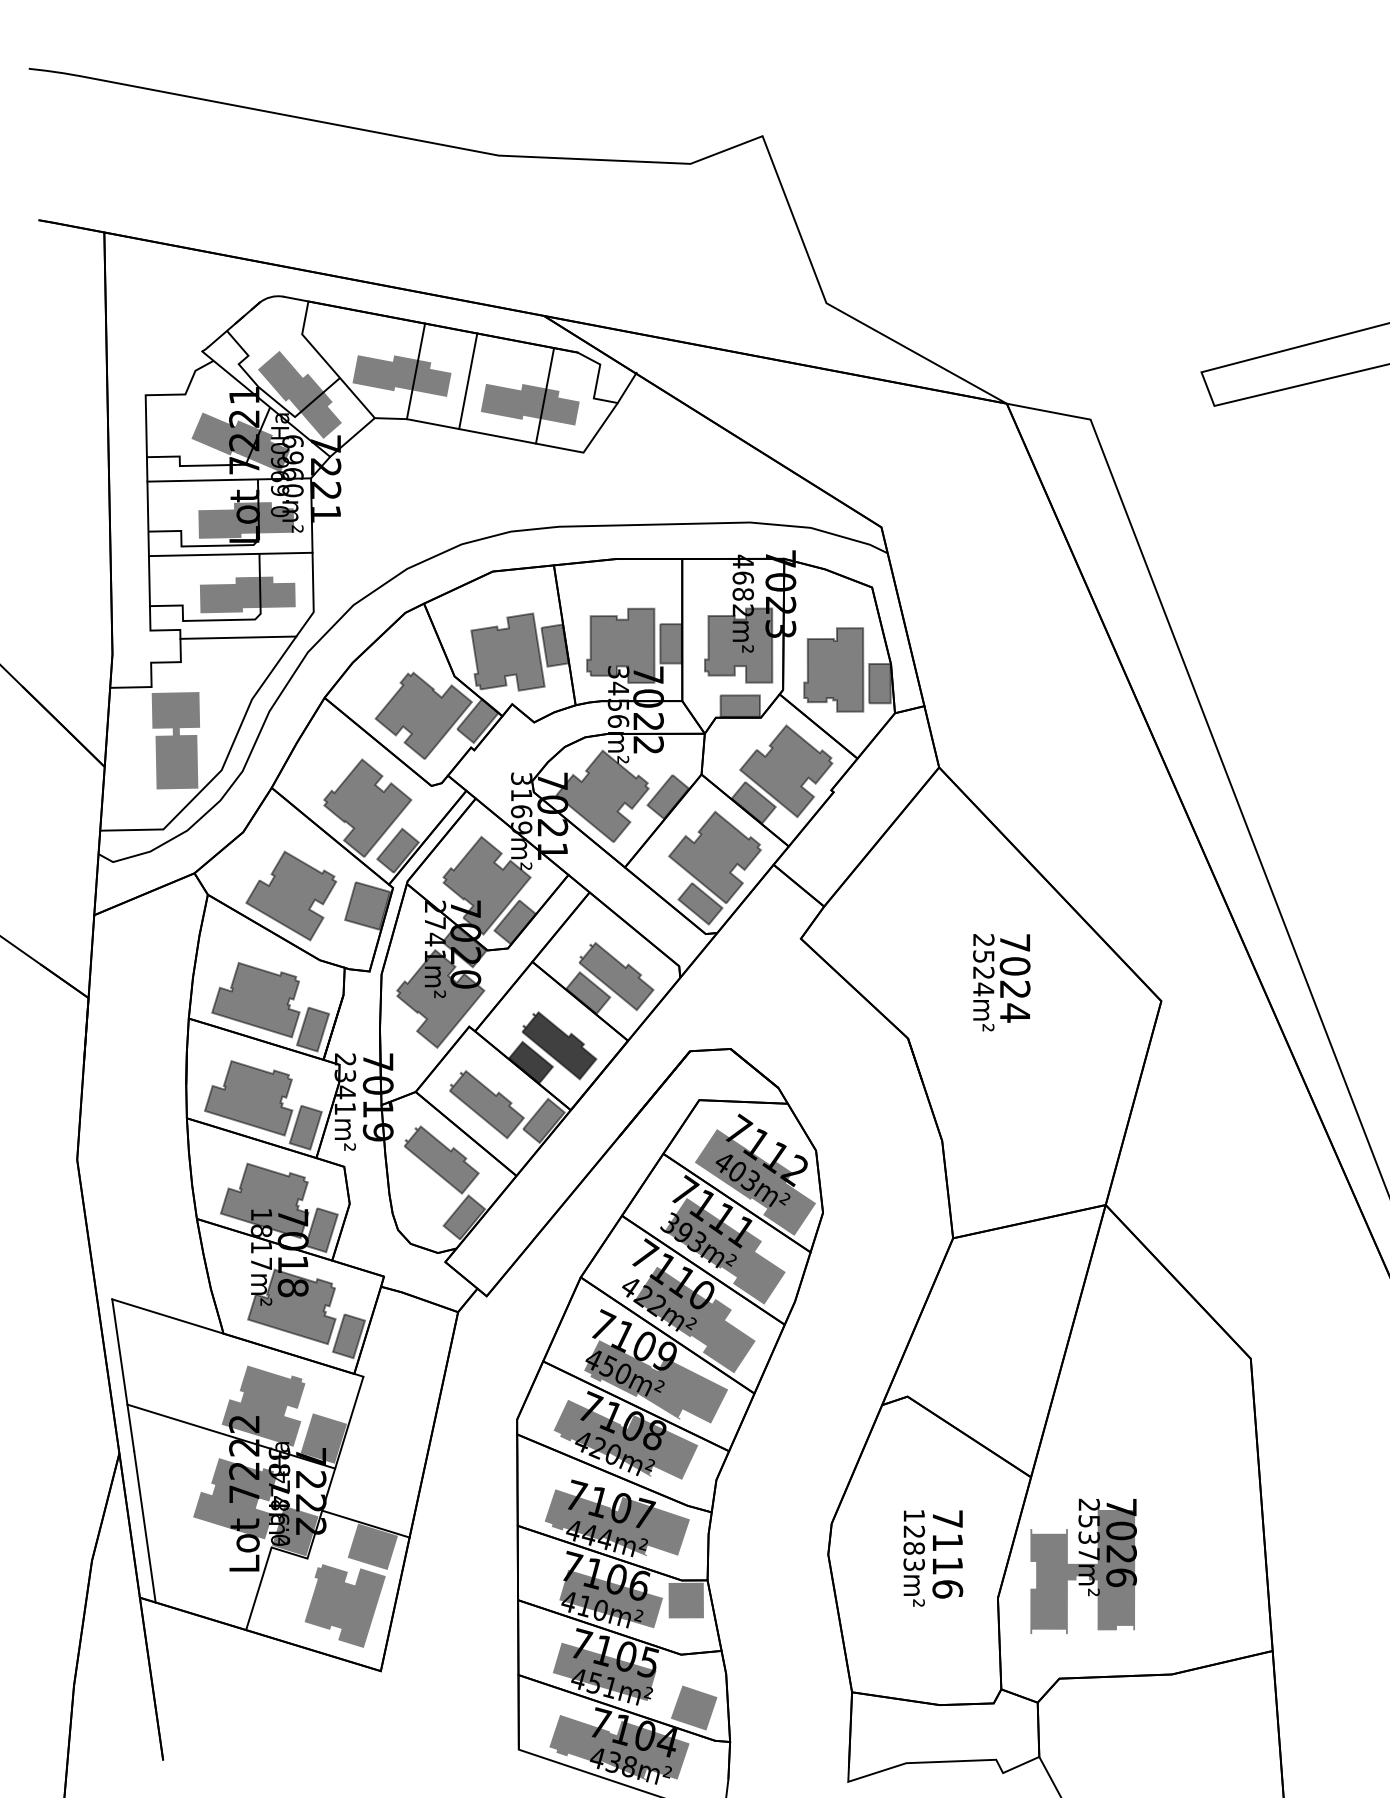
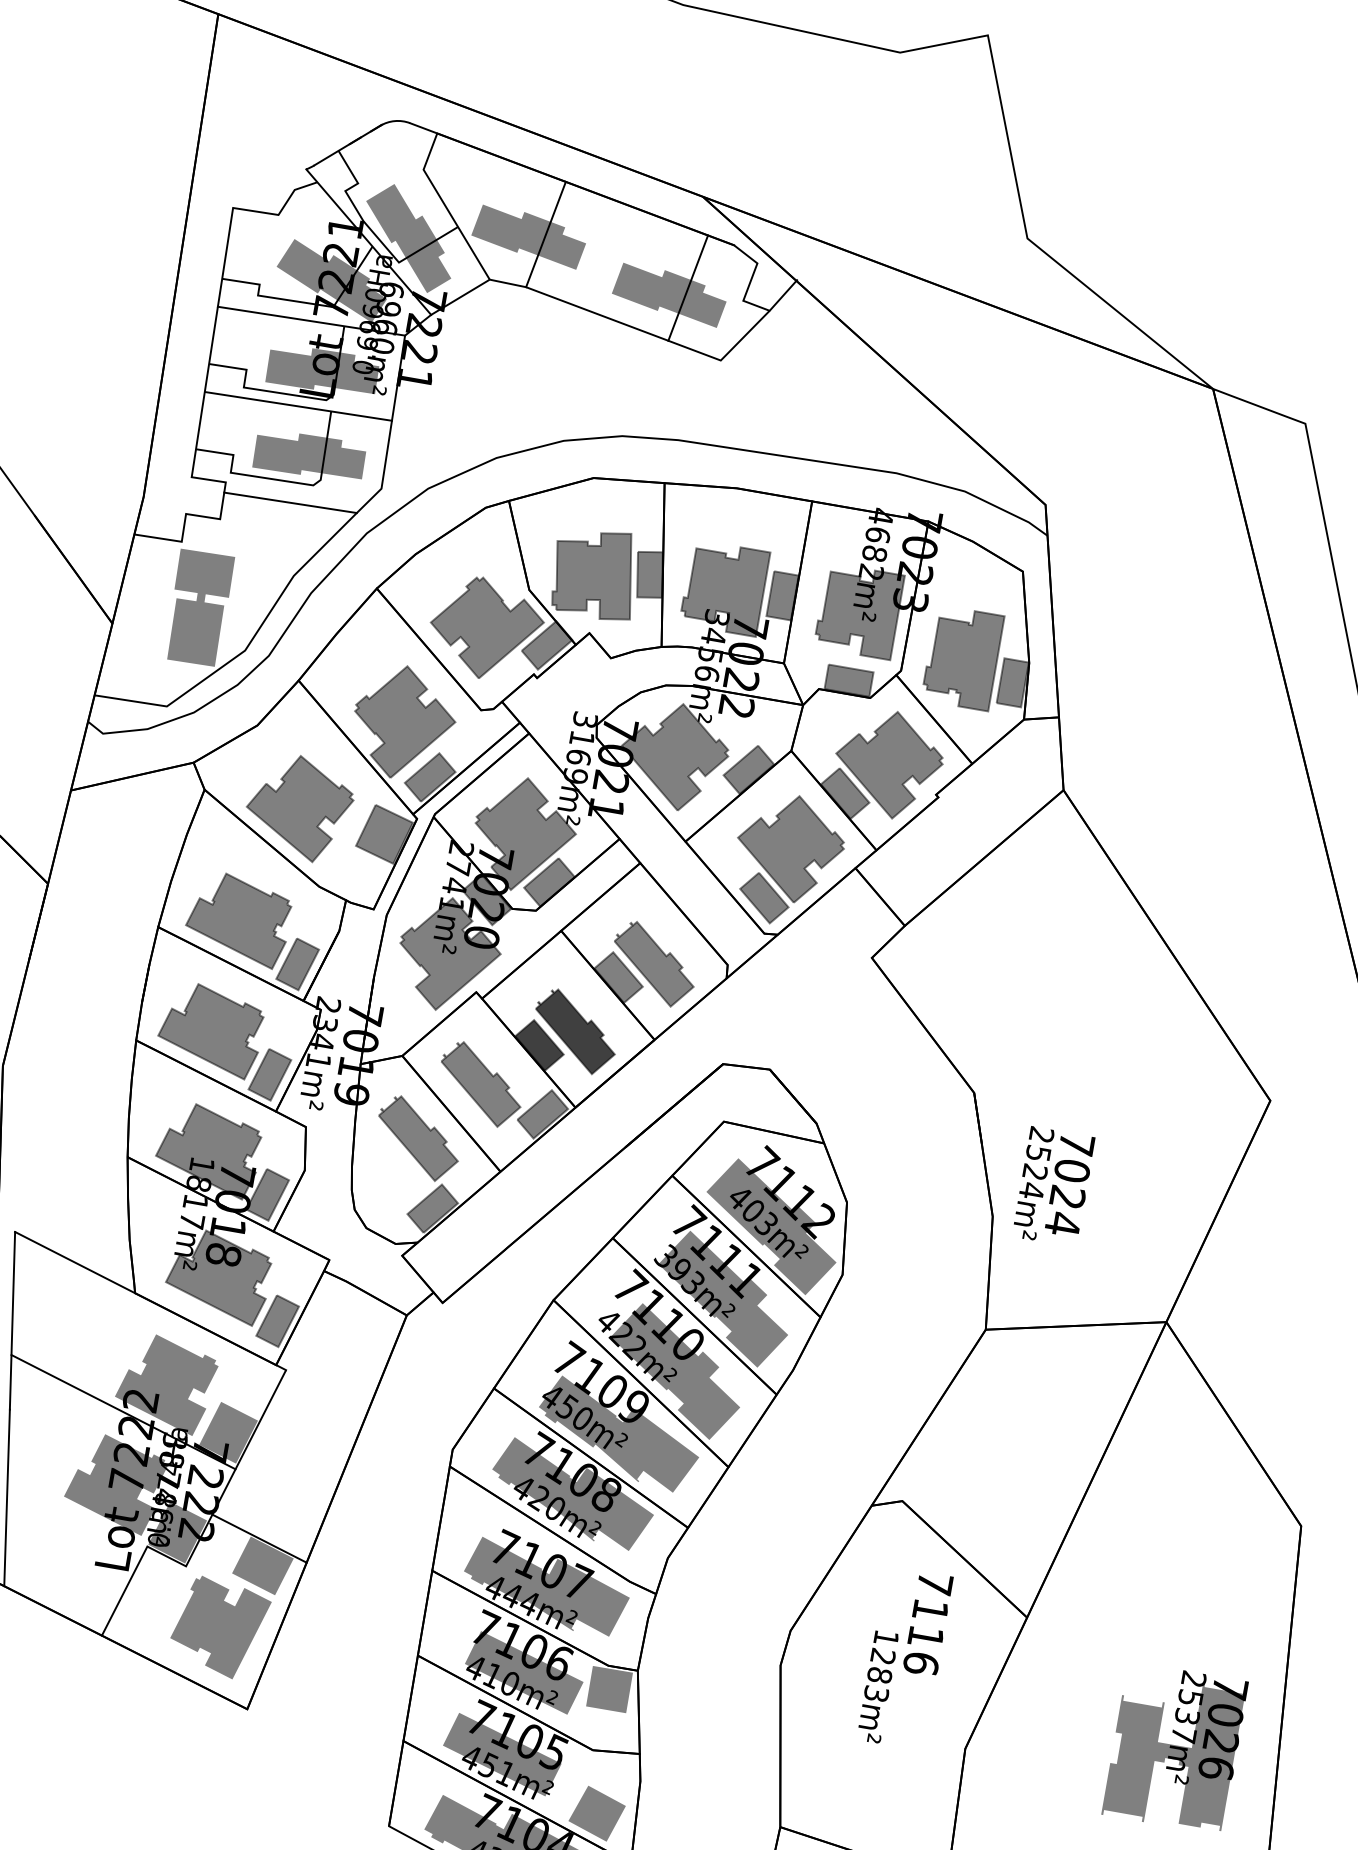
line: (468, 381) -> (603, 256), removed
text: (1001, 982) -> (1053, 1186), moved
text: (947, 1554) -> (927, 1624), moved
text: (1083, 1565) -> (1175, 1747), moved

